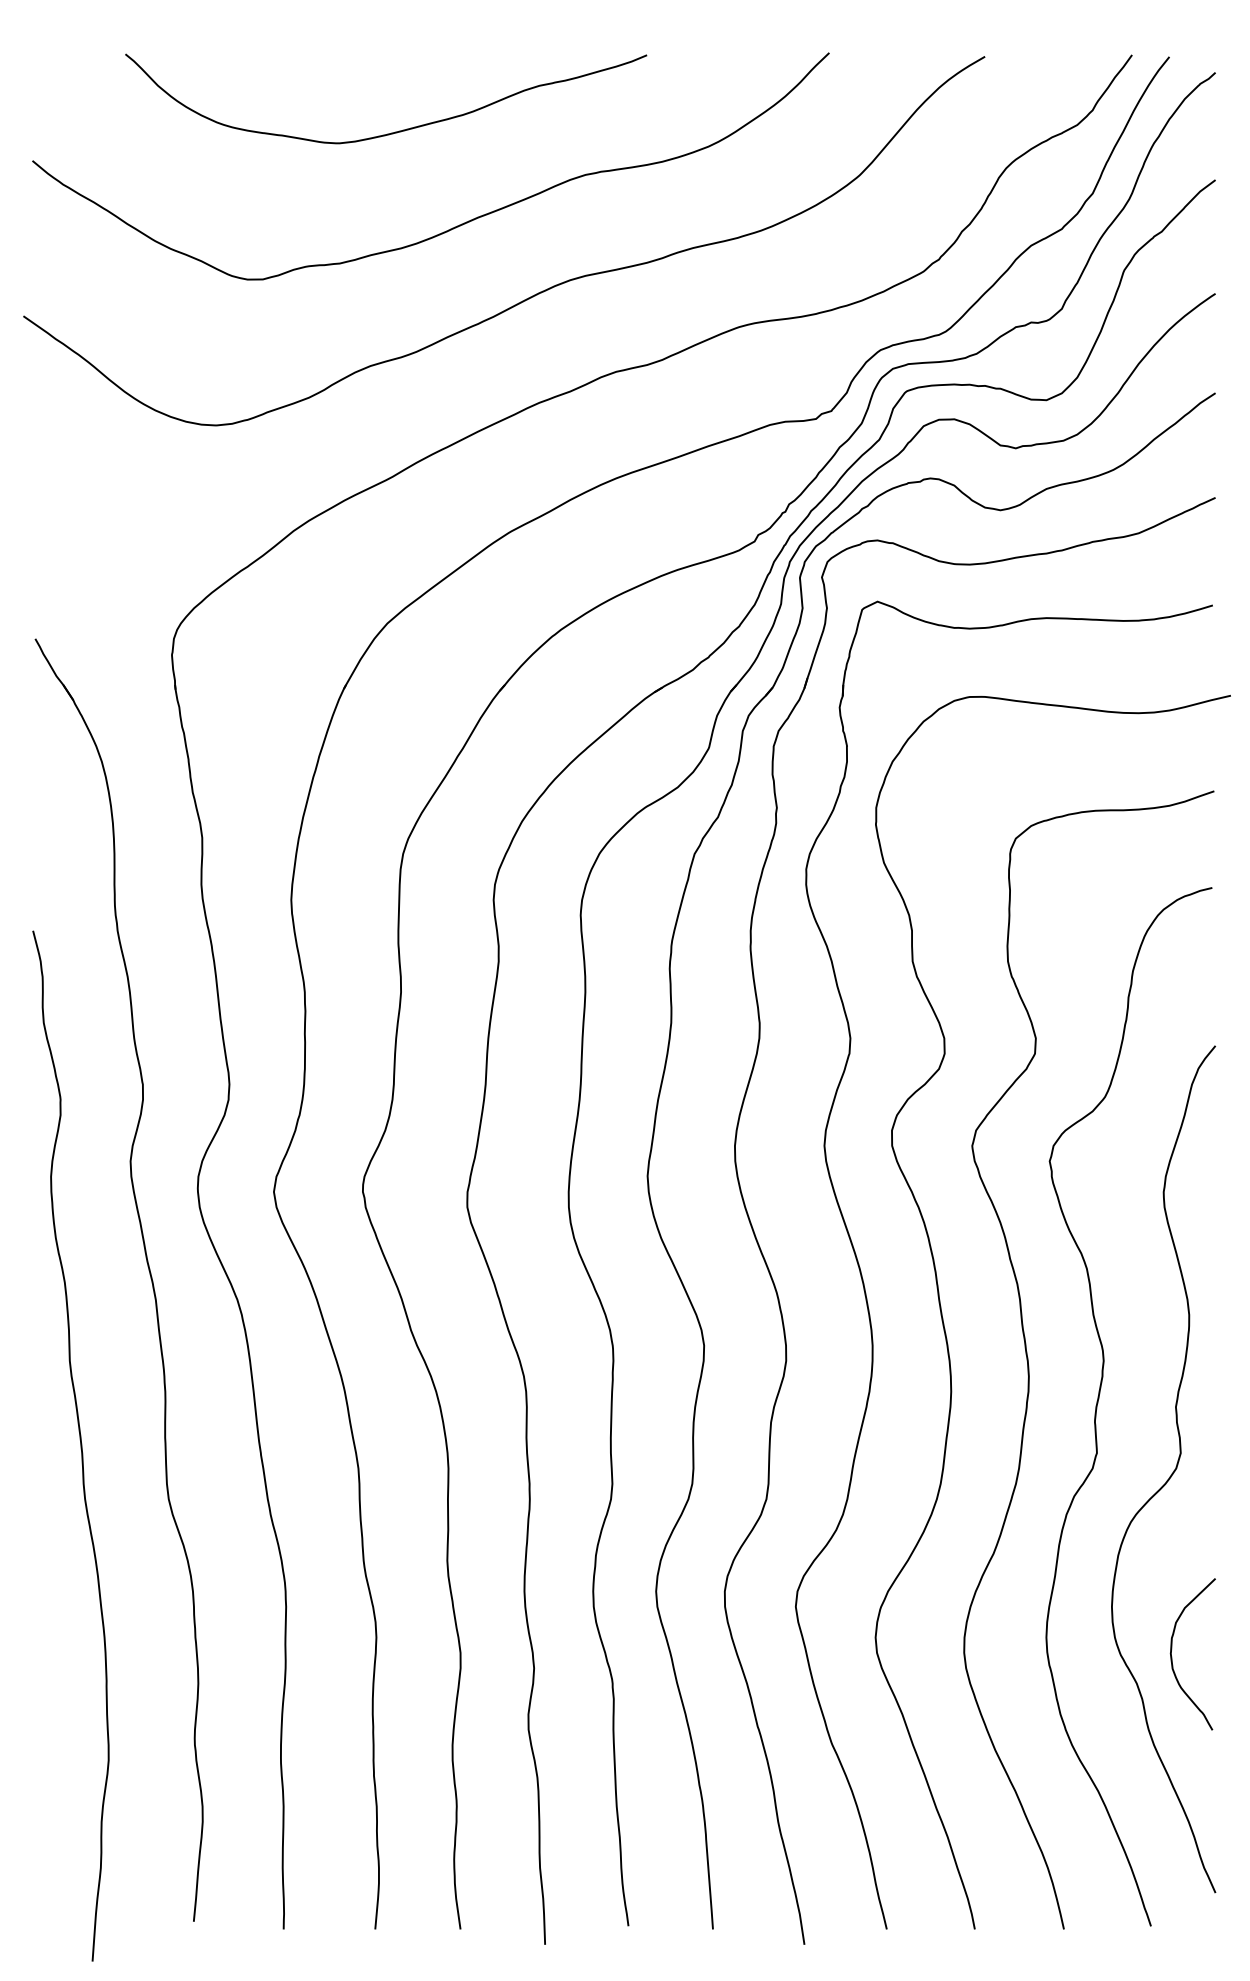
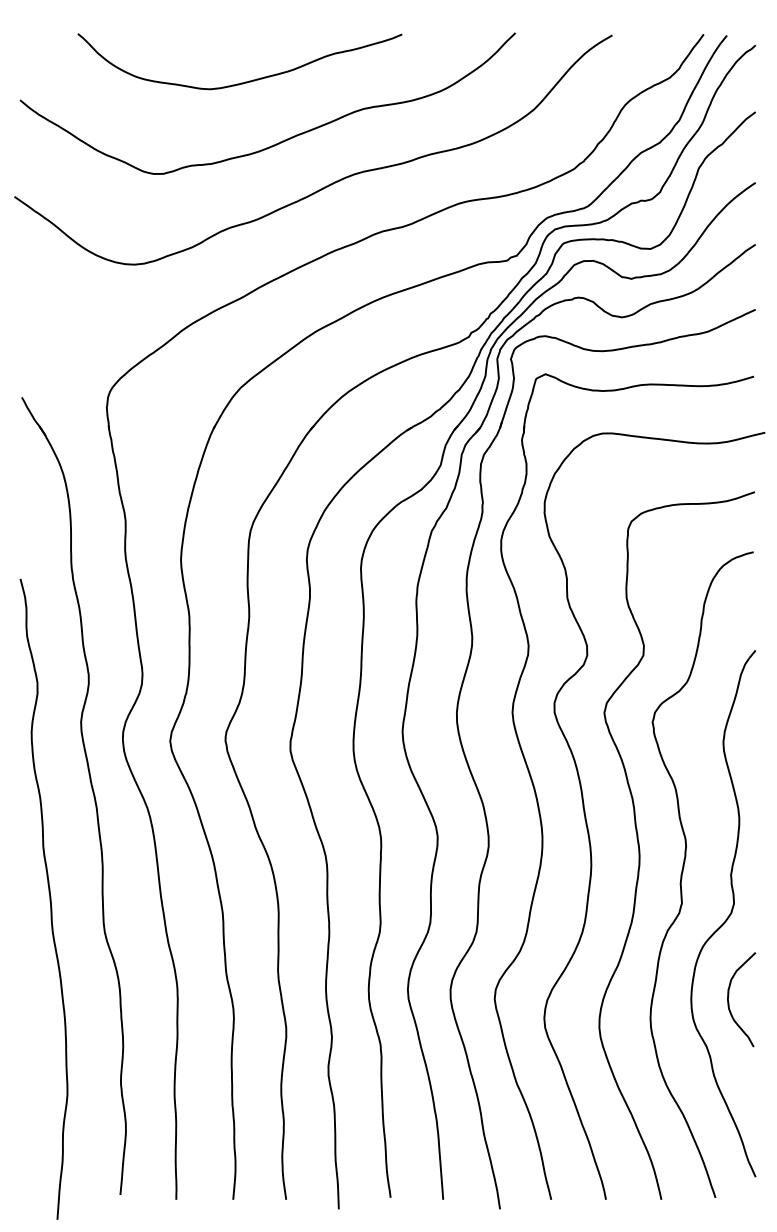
curve: (1173, 1658) -> (729, 1002), moved

